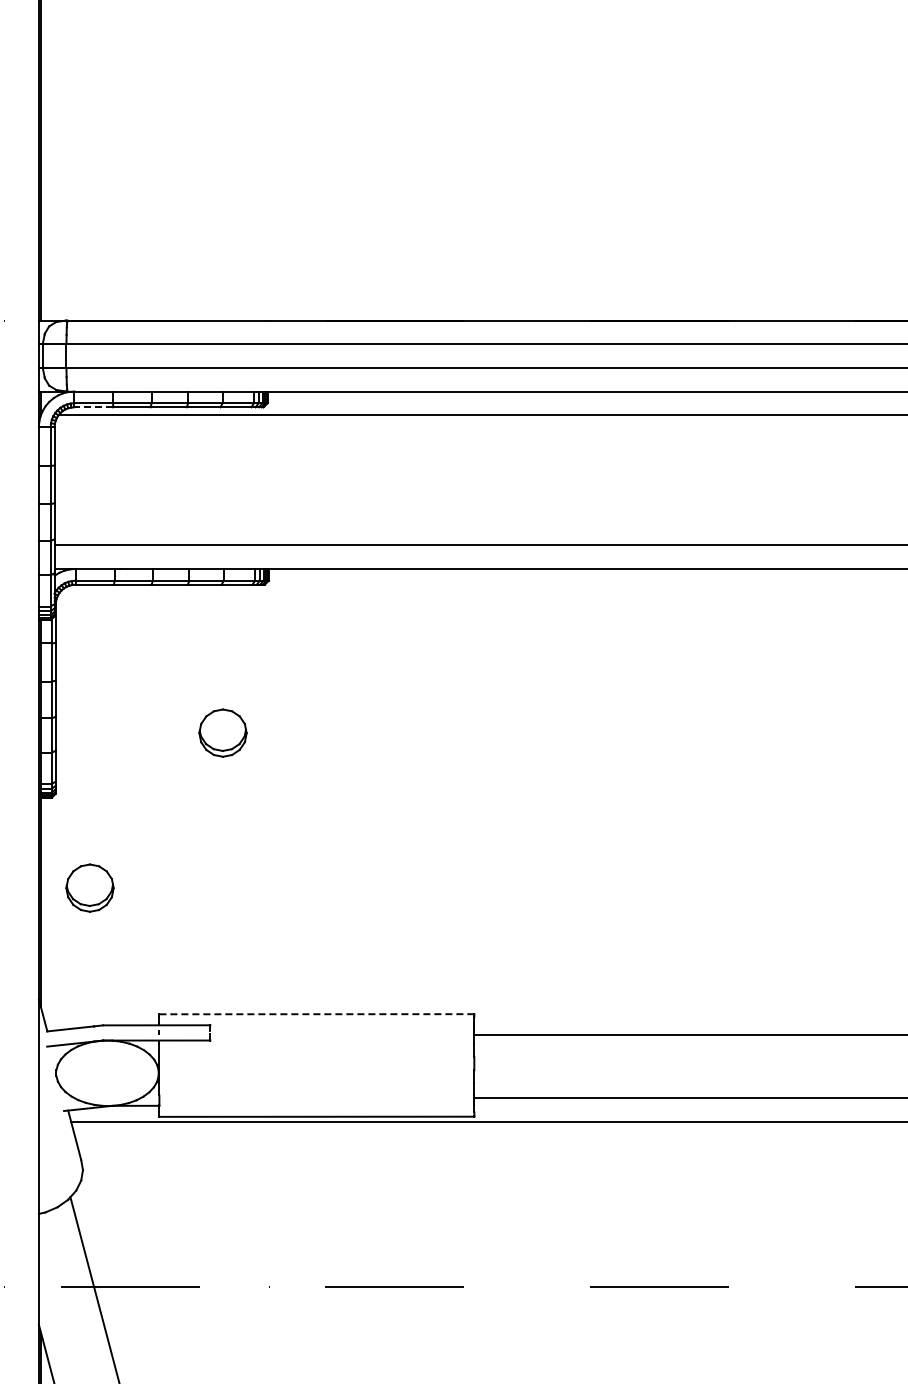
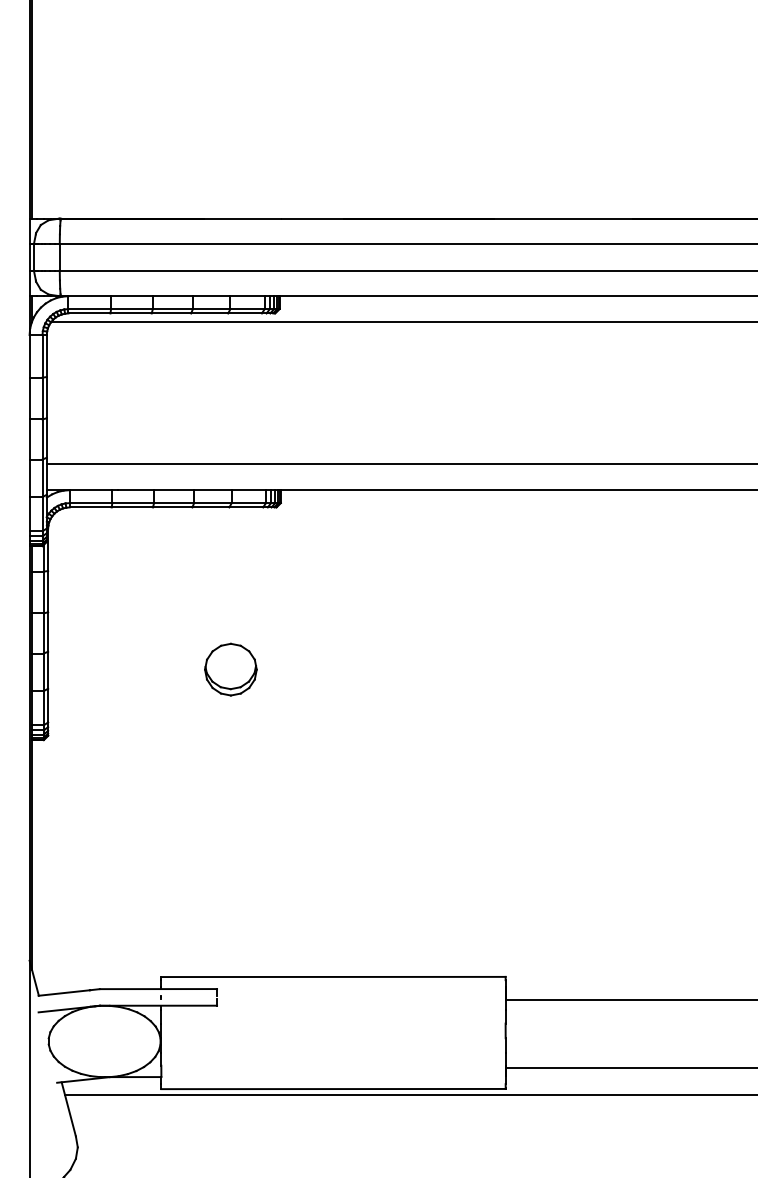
line: (93, 407) -> (89, 313), dashed -> solid
part: (89, 887) -> (84, 838), removed
line: (317, 1014) -> (334, 977), dashed -> solid

